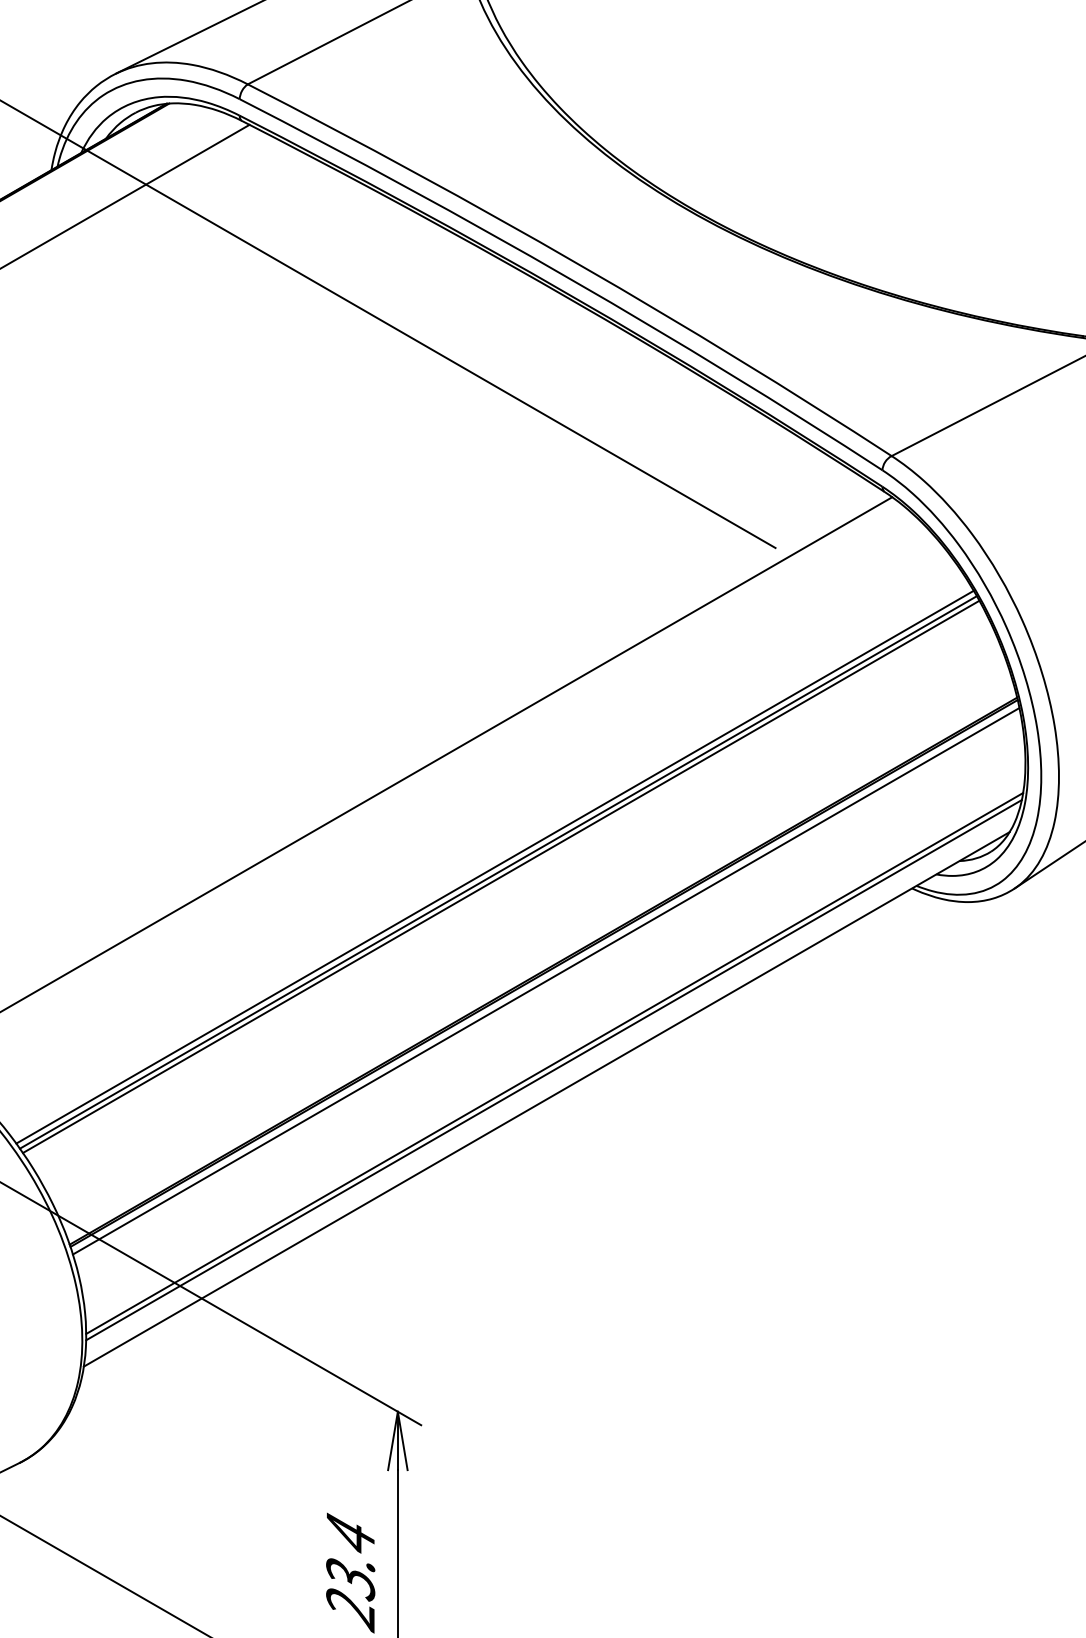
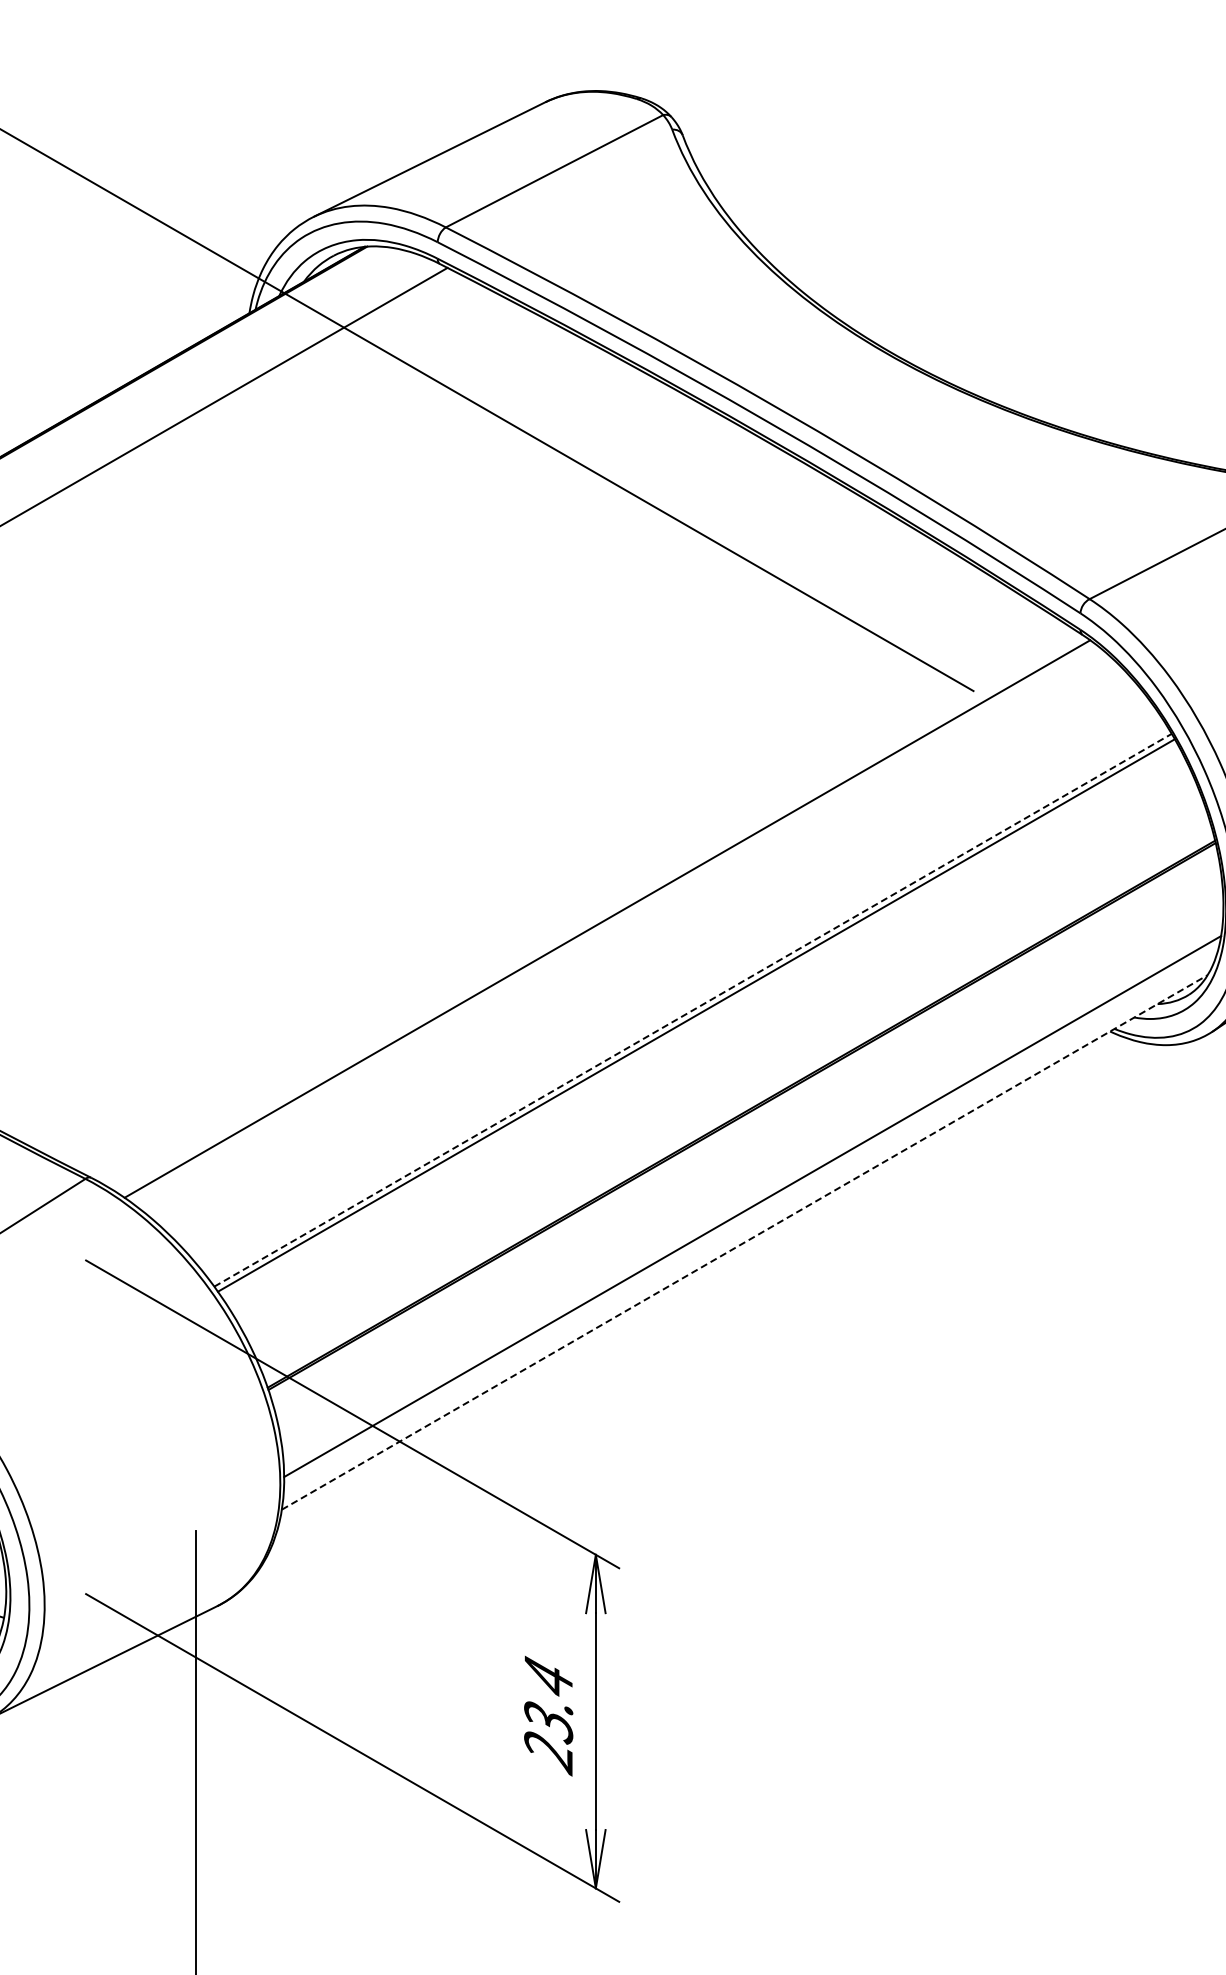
line: (495, 867) -> (693, 1010), solid -> dashed
line: (501, 876) -> (699, 1019), removed
line: (545, 981) -> (743, 1124), removed
line: (553, 1070) -> (751, 1213), removed
line: (546, 1099) -> (744, 1242), solid -> dashed

